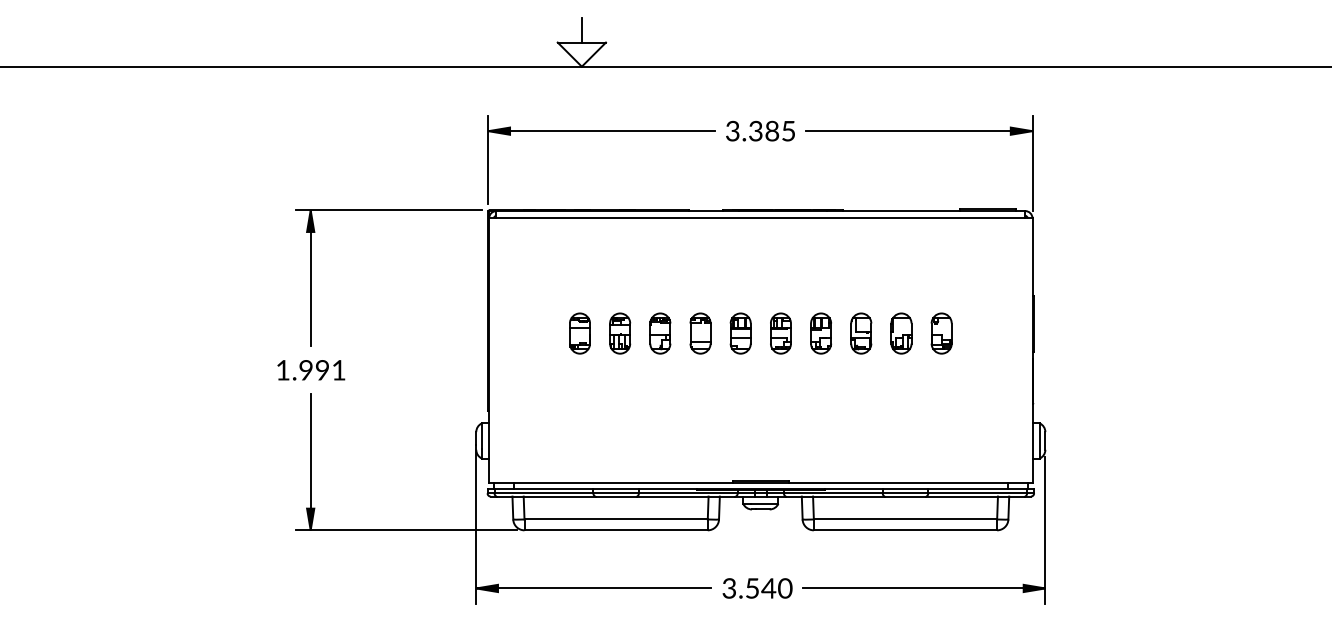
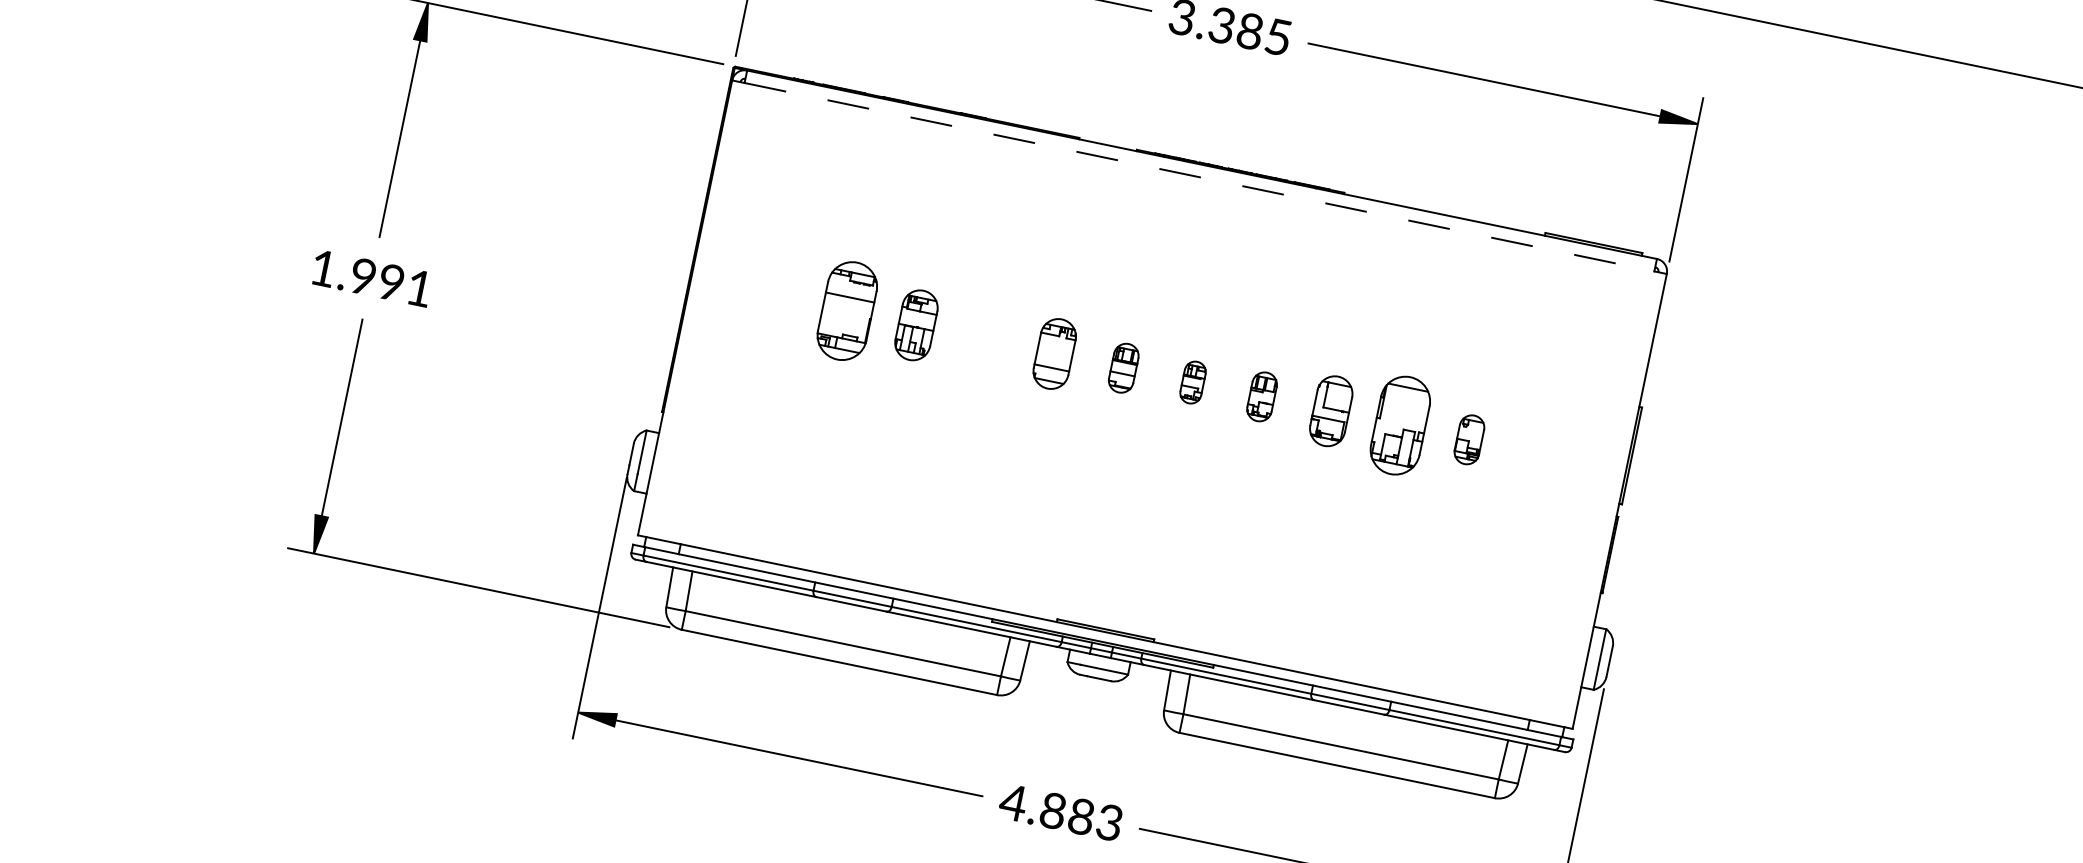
line: (761, 218) -> (1200, 177), solid -> dashed
part: (579, 333) -> (846, 310), size x1.4
part: (660, 333) -> (985, 339), removed
part: (740, 333) -> (1123, 368), size x0.7
part: (780, 333) -> (1192, 382), size x0.6
part: (820, 333) -> (1261, 396), size x0.7
part: (901, 333) -> (1400, 425), size x1.4
part: (941, 333) -> (1469, 439), size x0.7
text: (756, 588) -> (1060, 812), 3.540 -> 4.883

